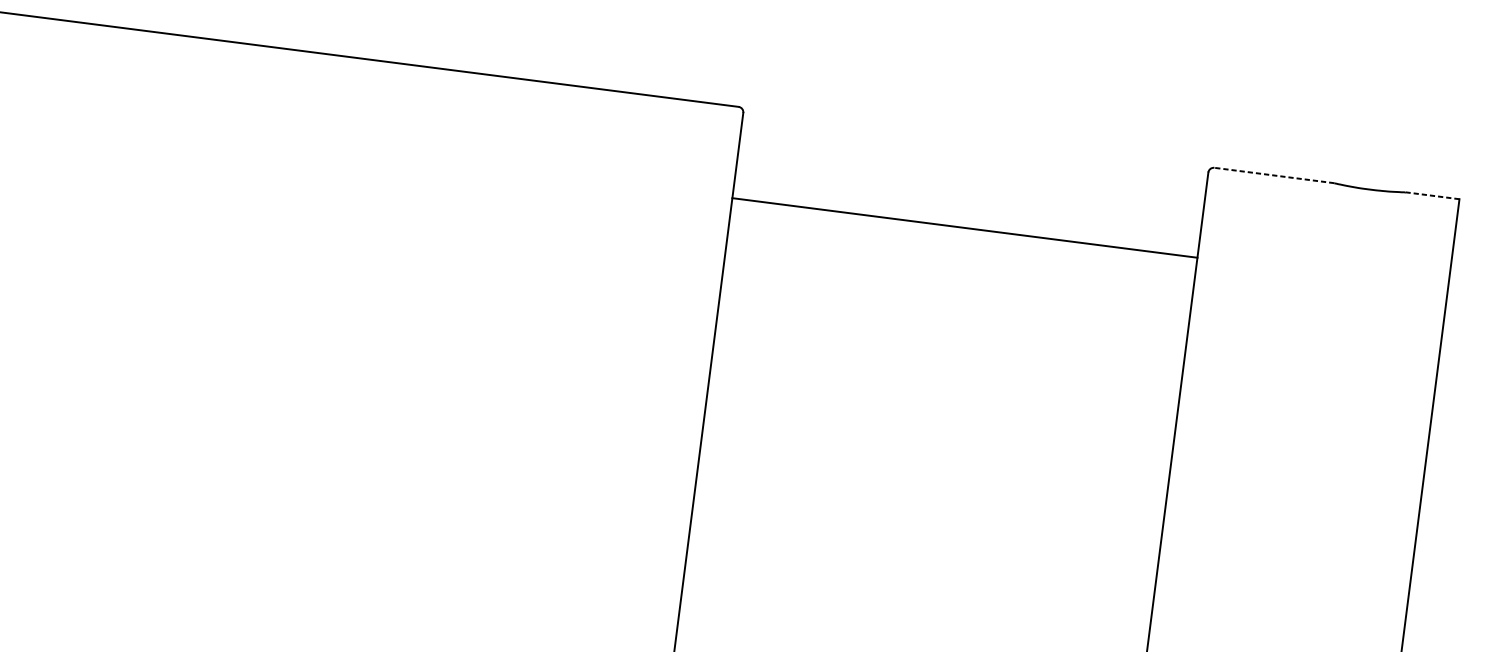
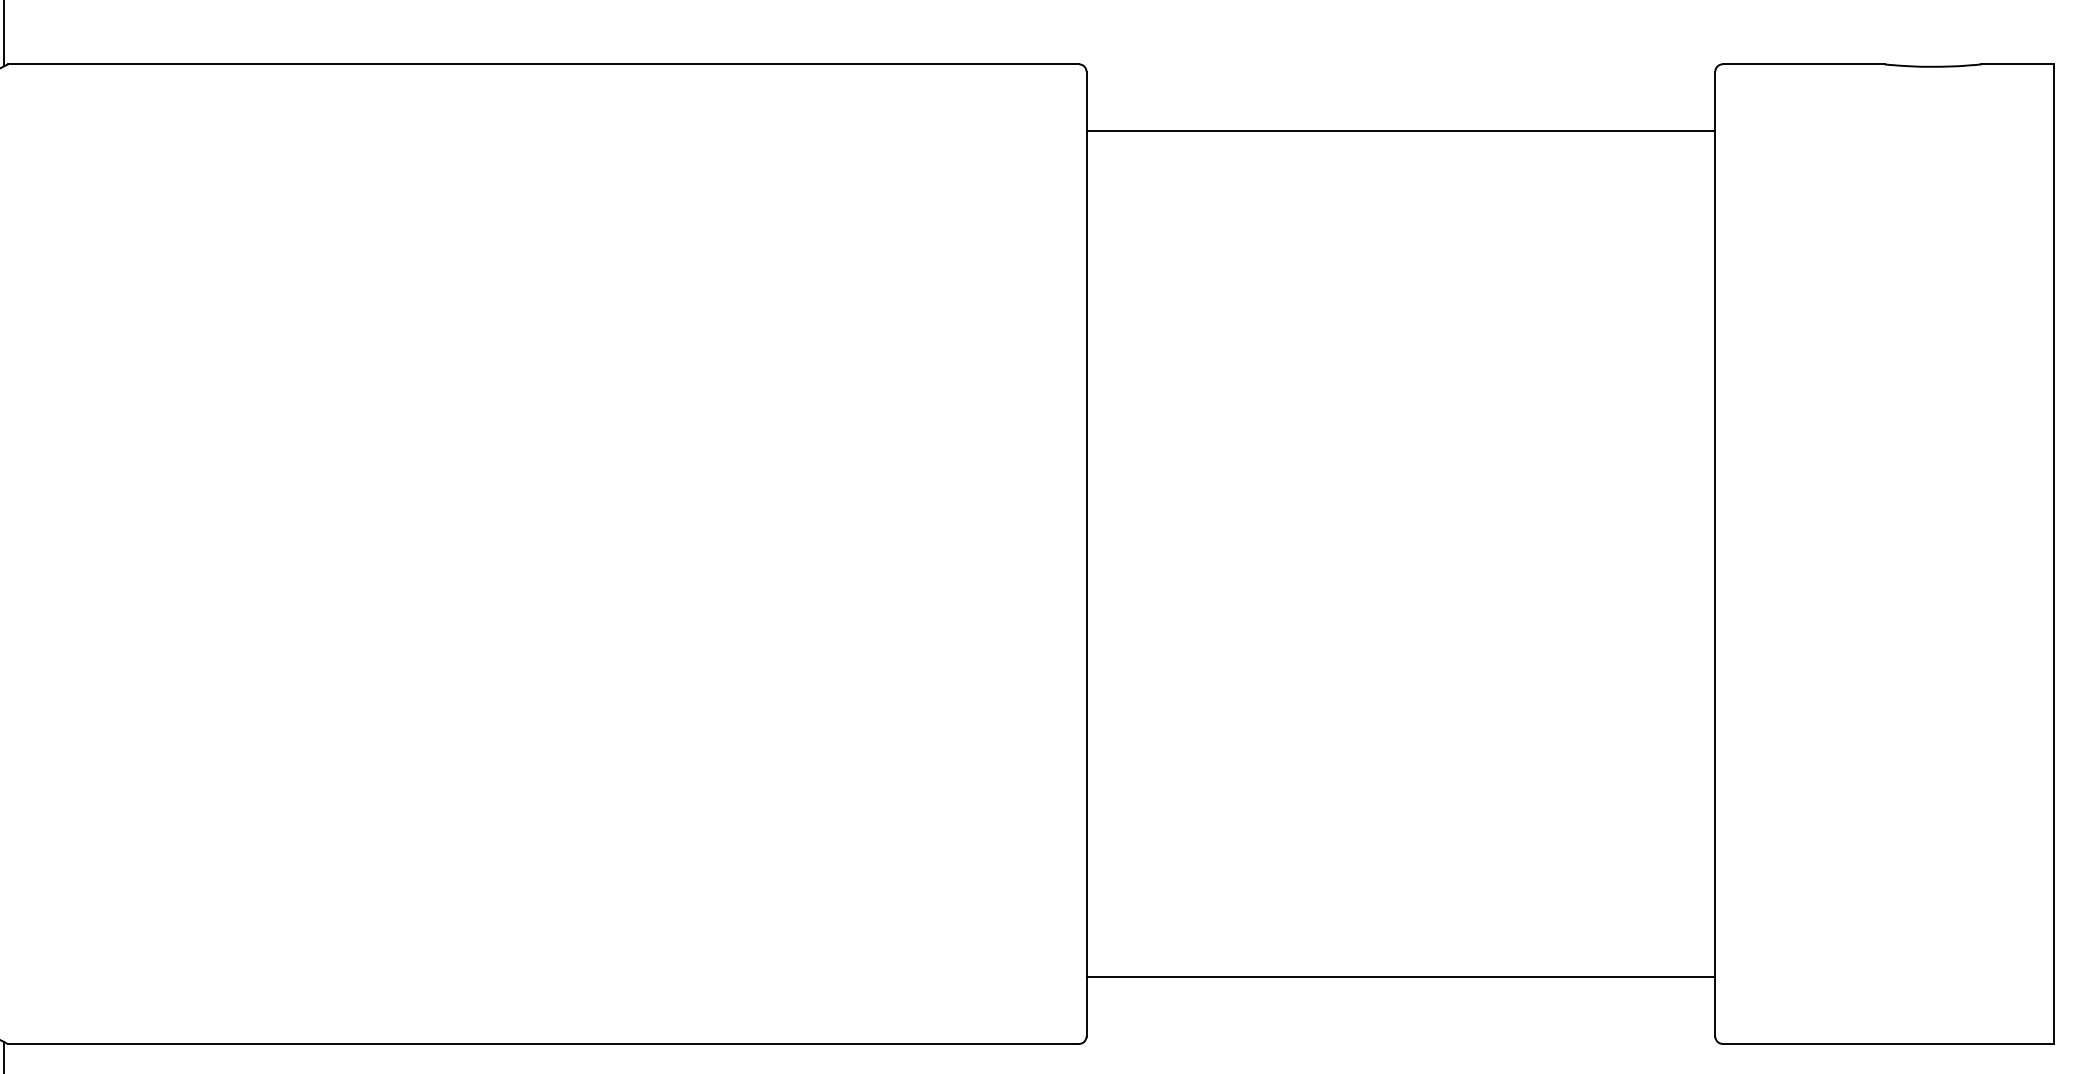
line: (1274, 175) -> (1803, 64), dashed -> solid
line: (1432, 195) -> (2017, 64), dashed -> solid
line: (964, 227) -> (1400, 130), moved

